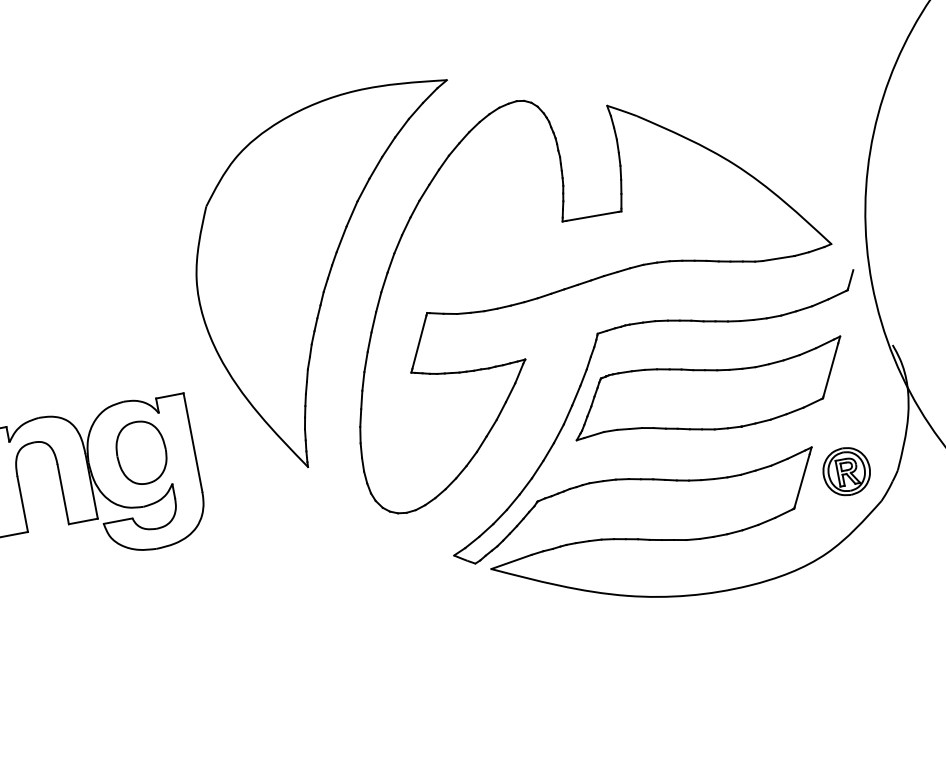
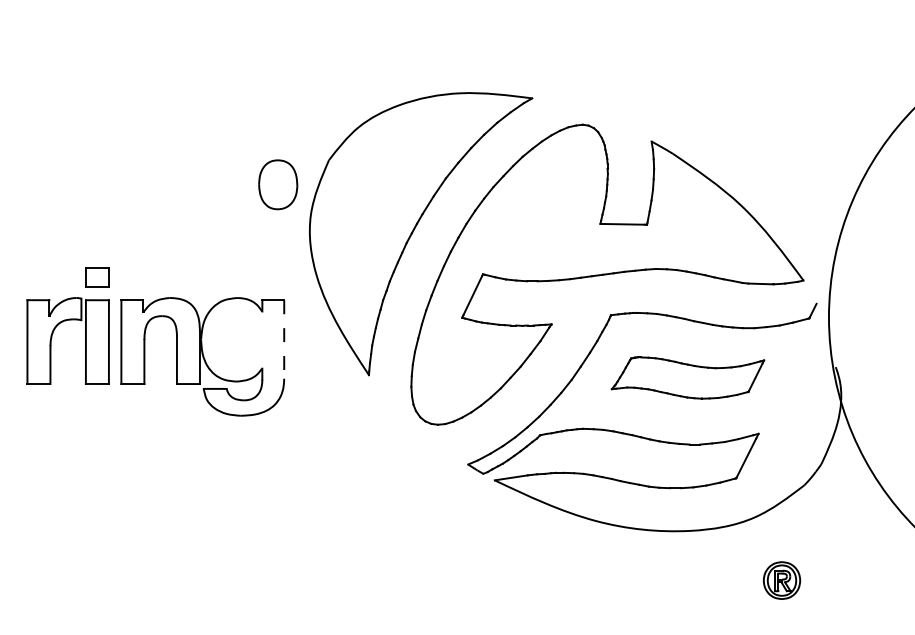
part: (708, 393) -> (687, 377), size x0.7
line: (193, 443) -> (284, 340), solid -> dashed
part: (141, 452) -> (278, 184), moved
part: (847, 471) -> (782, 580), moved

